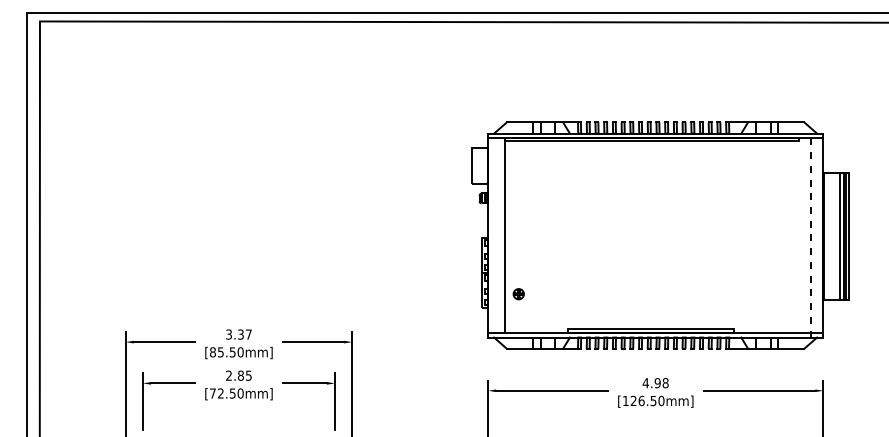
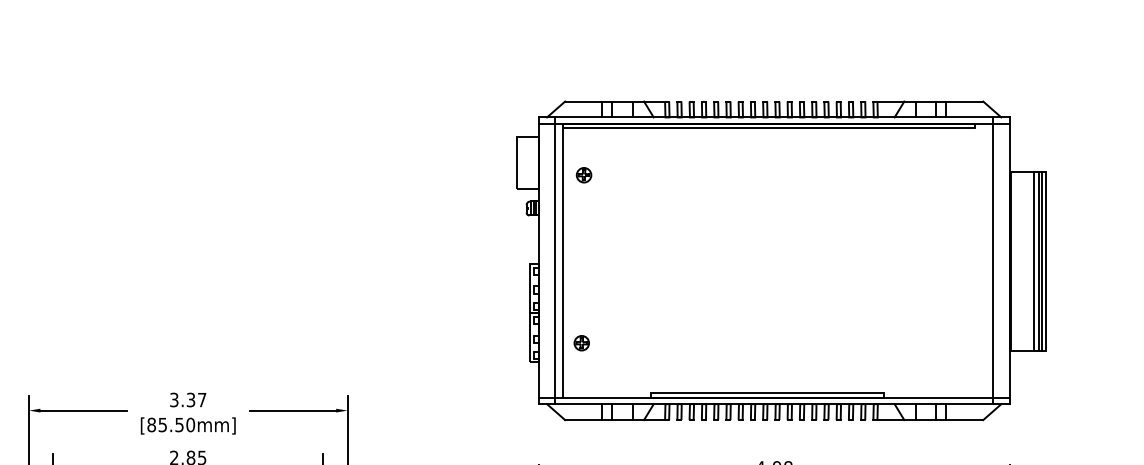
part: (520, 174) -> (584, 174), added
line: (499, 235) -> (554, 260), added
line: (811, 235) -> (993, 260), dashed -> solid

